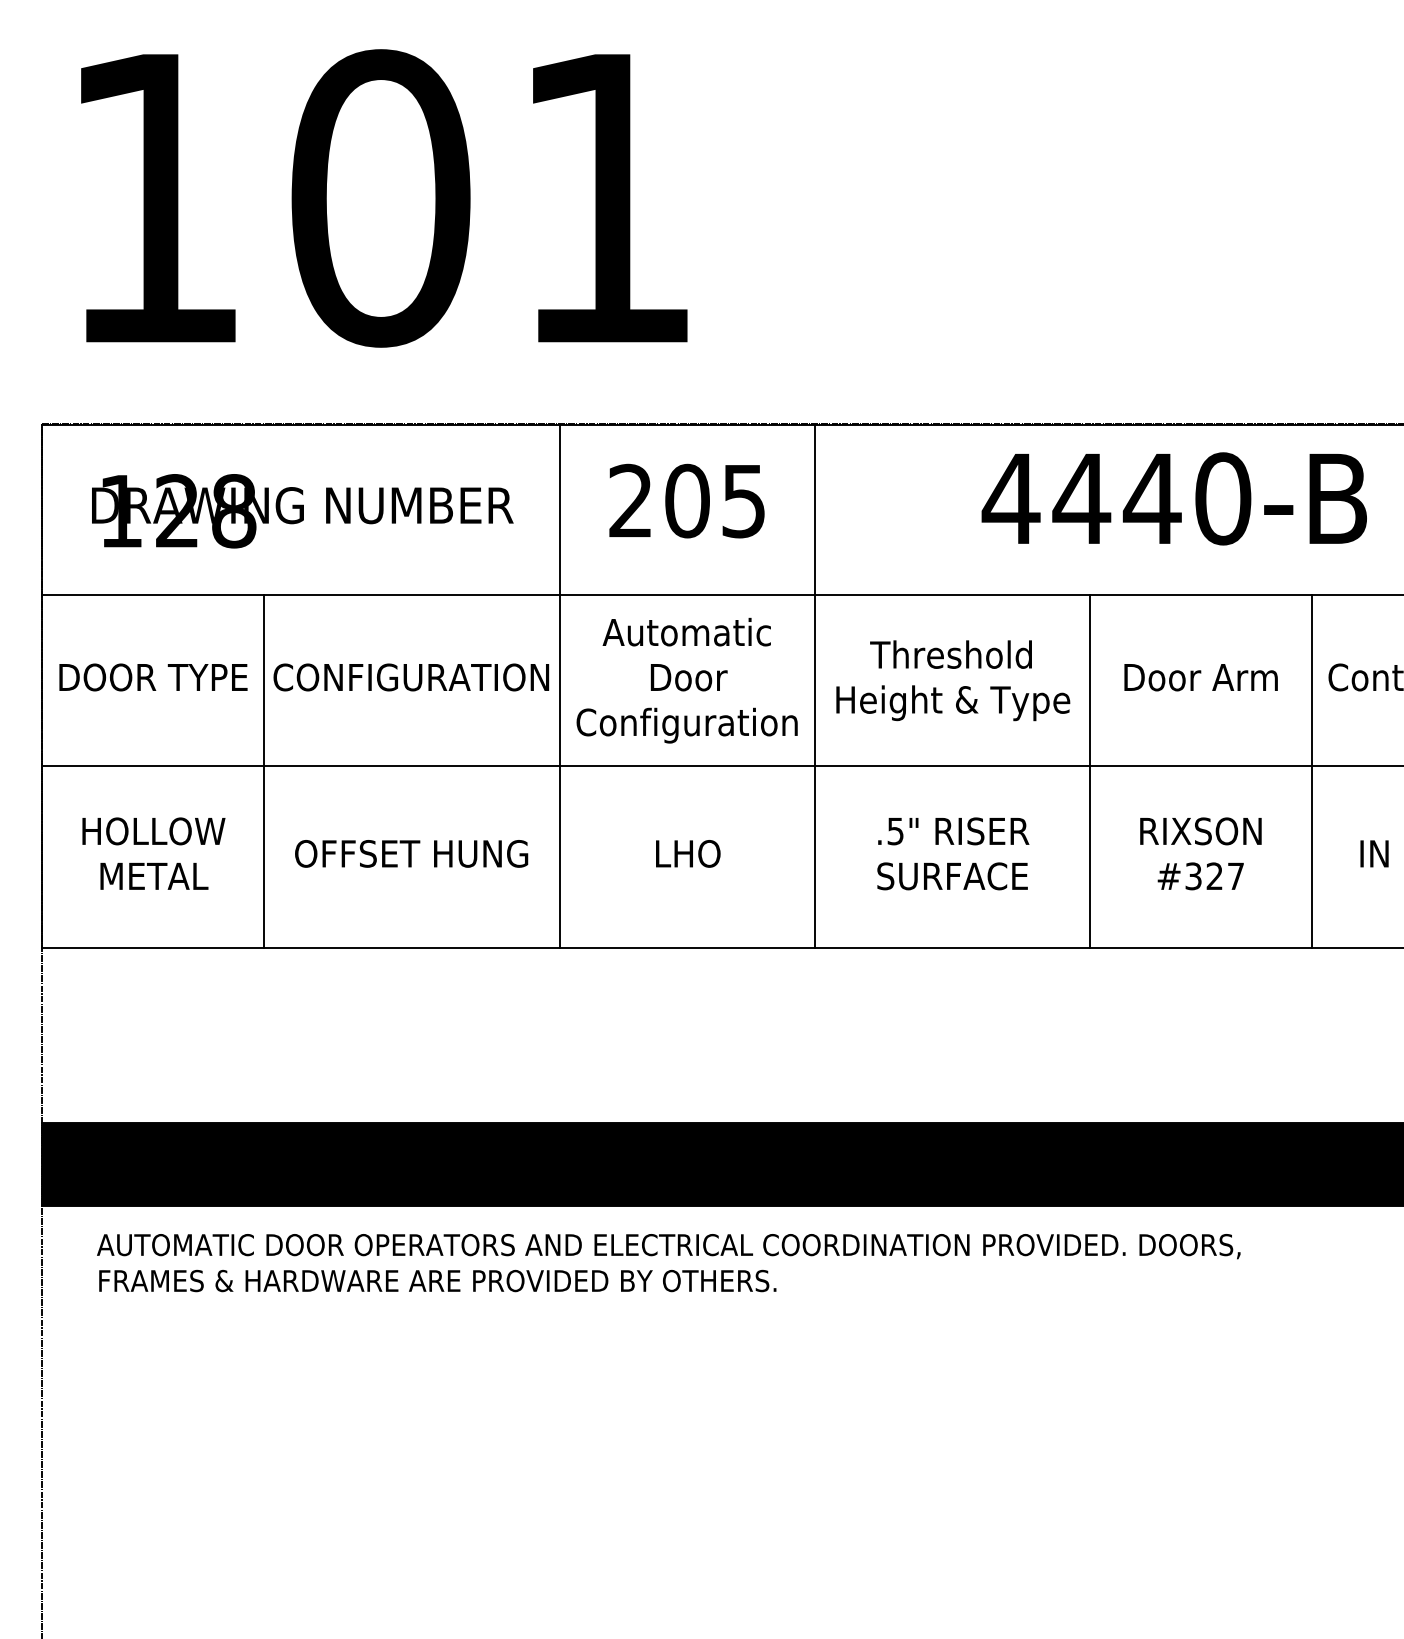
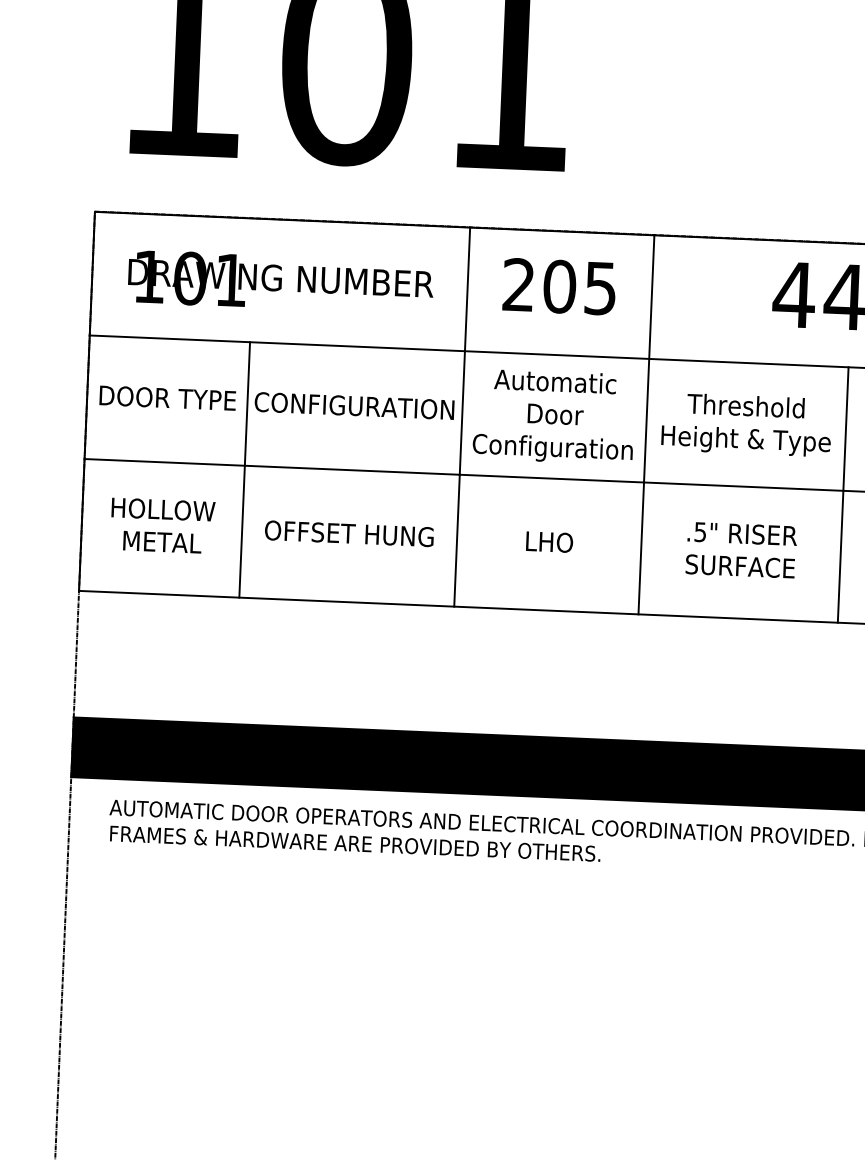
text: (205, 511) -> (210, 279), 128 -> 101

